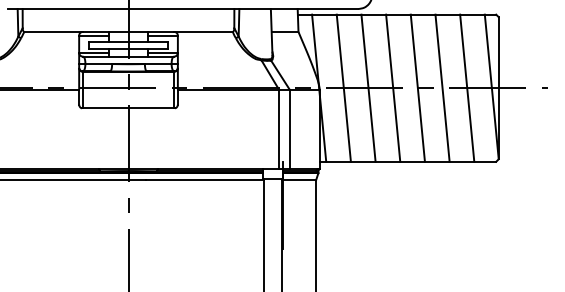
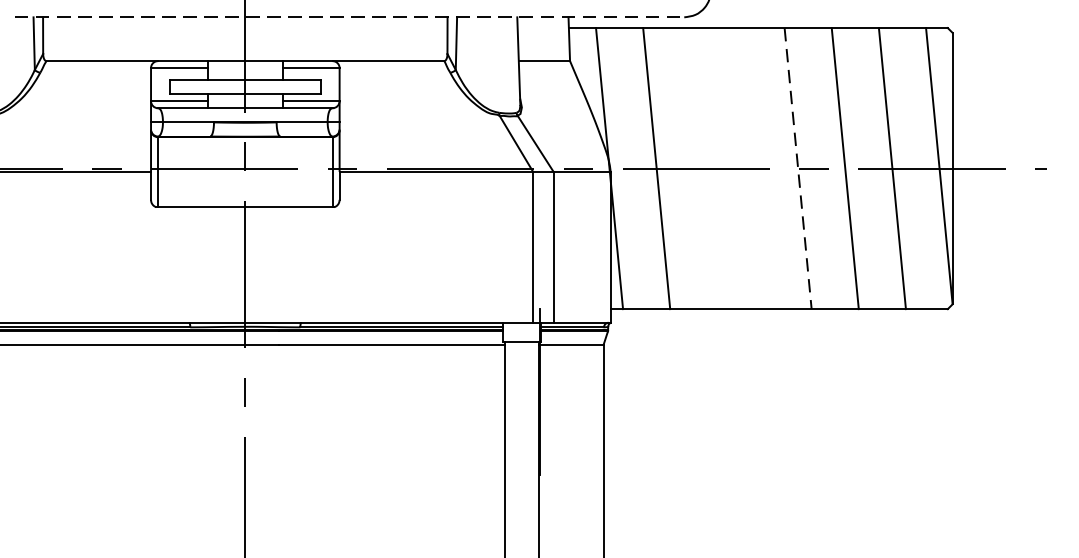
line: (183, 9) -> (350, 18), solid -> dashed
line: (368, 87) -> (703, 167), removed
line: (393, 87) -> (751, 167), removed
line: (417, 88) -> (797, 169), solid -> dashed

